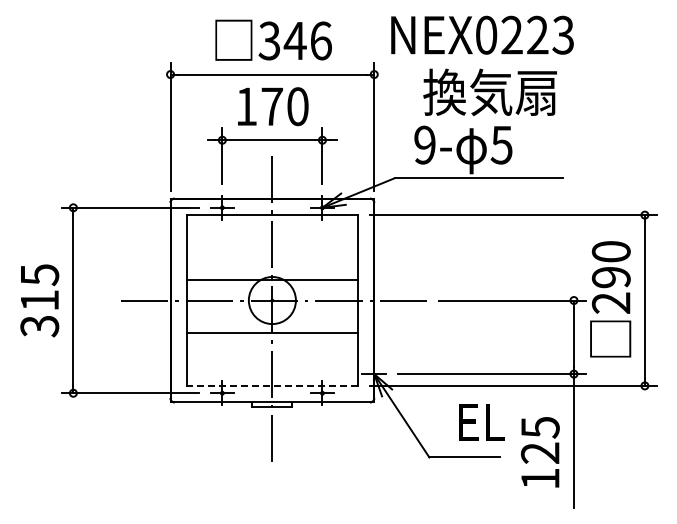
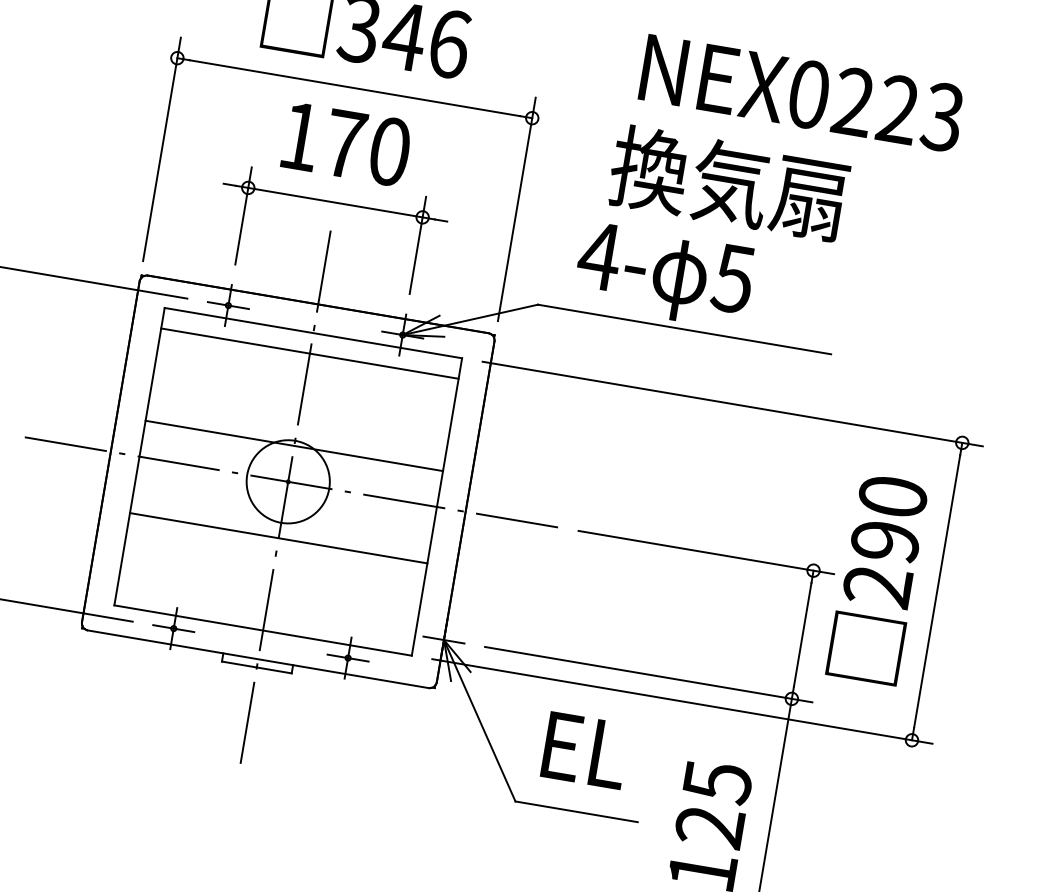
text: (482, 34) -> (802, 92), moved
text: (424, 144) -> (599, 254), 9- -> 4-
line: (272, 226) -> (310, 352), added
line: (271, 385) -> (261, 629), dashed -> solid
text: (481, 422) -> (585, 750), moved

